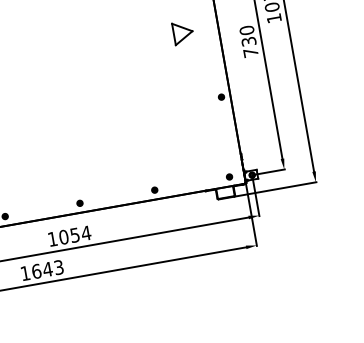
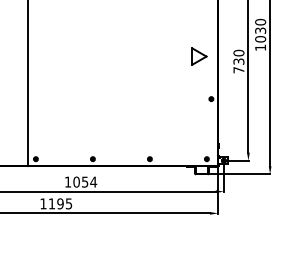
part: (183, 32) -> (199, 56), moved
text: (47, 268) -> (60, 203), 1643 -> 1195

